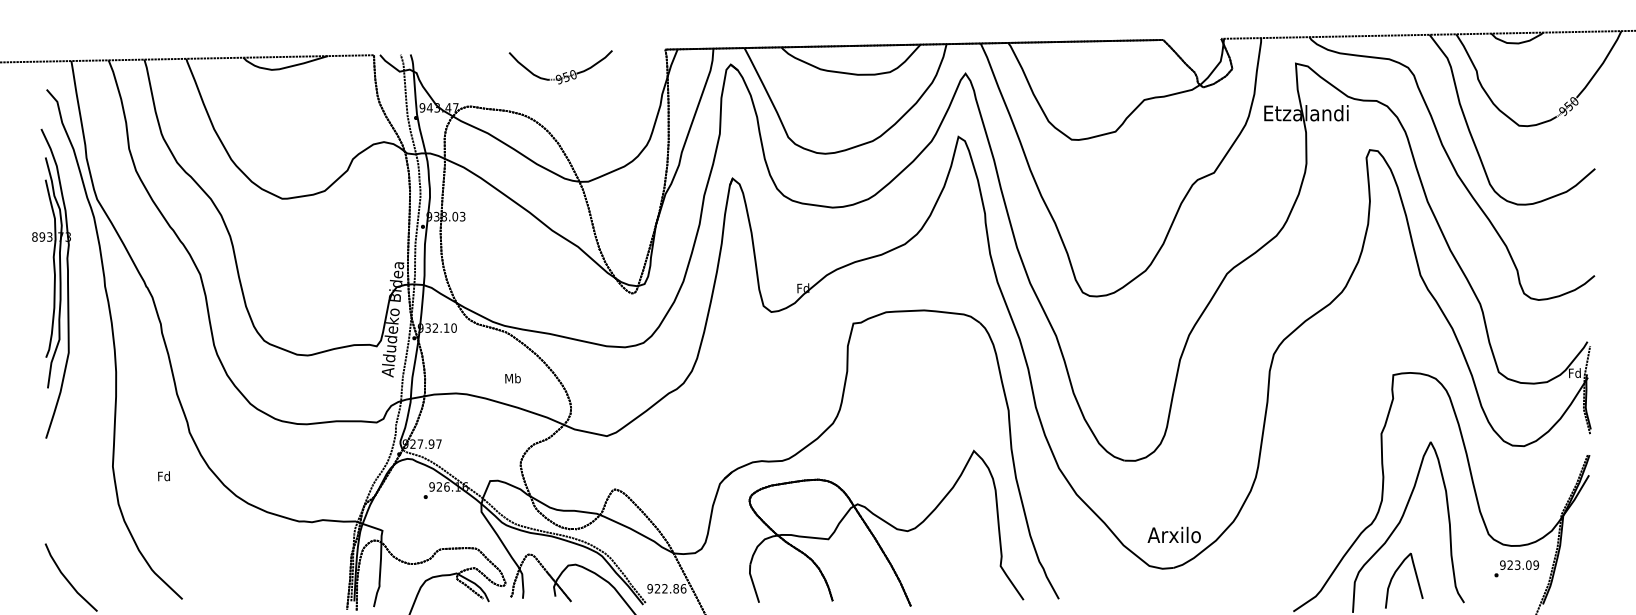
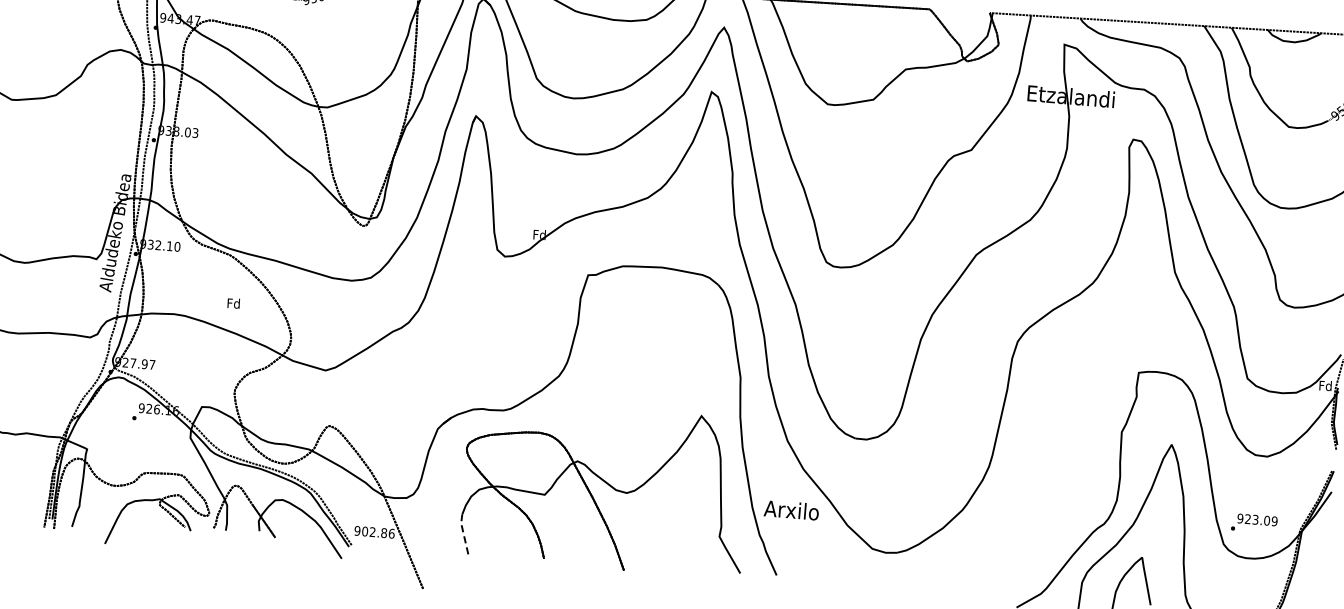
text: (512, 378) -> (233, 303), Mb -> Fd
text: (1173, 534) -> (790, 509), moved
text: (1516, 568) -> (1254, 523), moved
line: (752, 582) -> (463, 532), solid -> dashed
text: (657, 588) -> (365, 531), 922.86 -> 902.86

